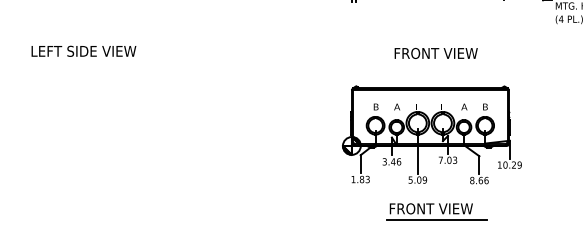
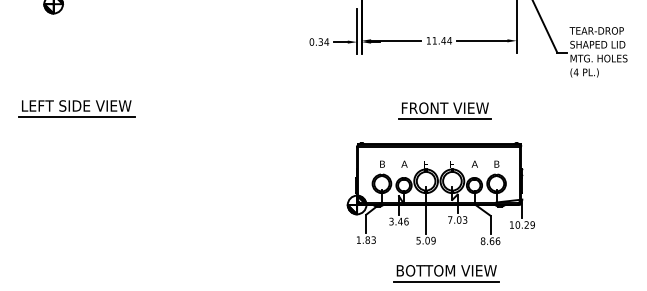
line: (84, 62) -> (77, 117), added
line: (435, 64) -> (444, 119), added
text: (438, 208) -> (447, 270), FRONT VIEW -> BOTTOM VIEW

